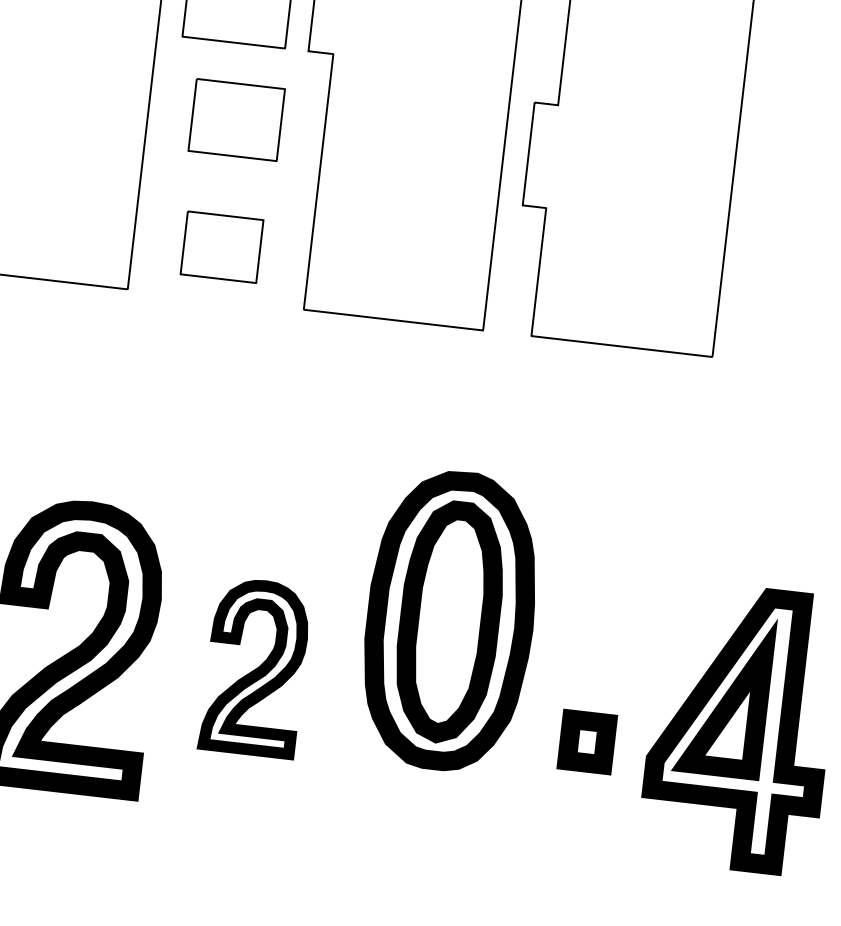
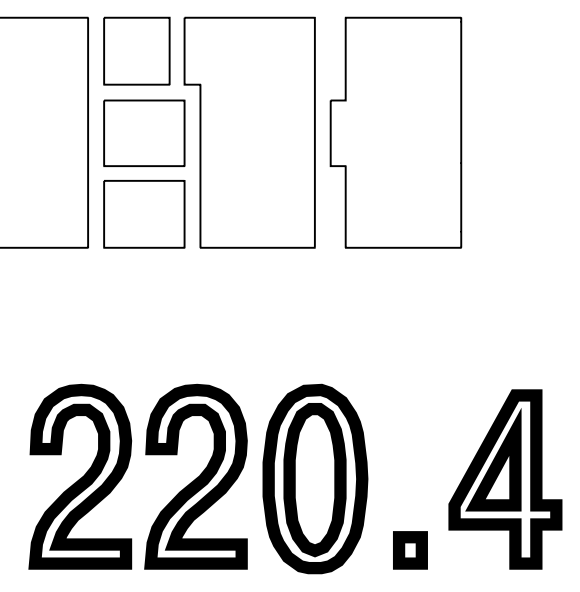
part: (237, 118) -> (144, 132), size x1.43
part: (222, 247) -> (144, 214), size x1.67
part: (450, 620) -> (315, 478), moved
part: (254, 667) -> (195, 476), size x1.67
part: (587, 742) -> (410, 550), moved

